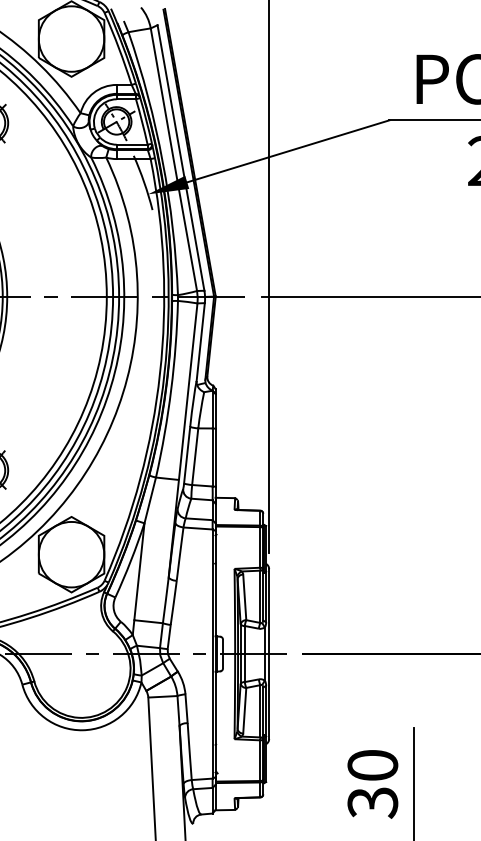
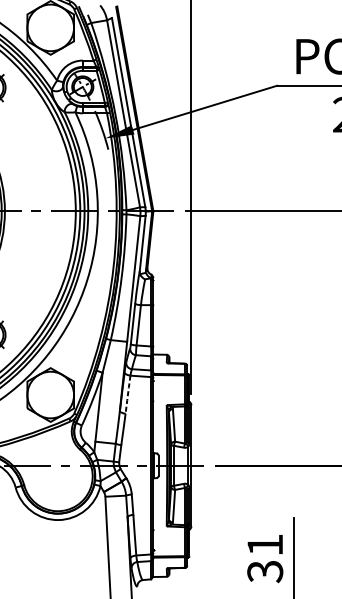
line: (180, 554) -> (128, 394), solid -> dashed
text: (372, 765) -> (264, 545), 30 -> 31

